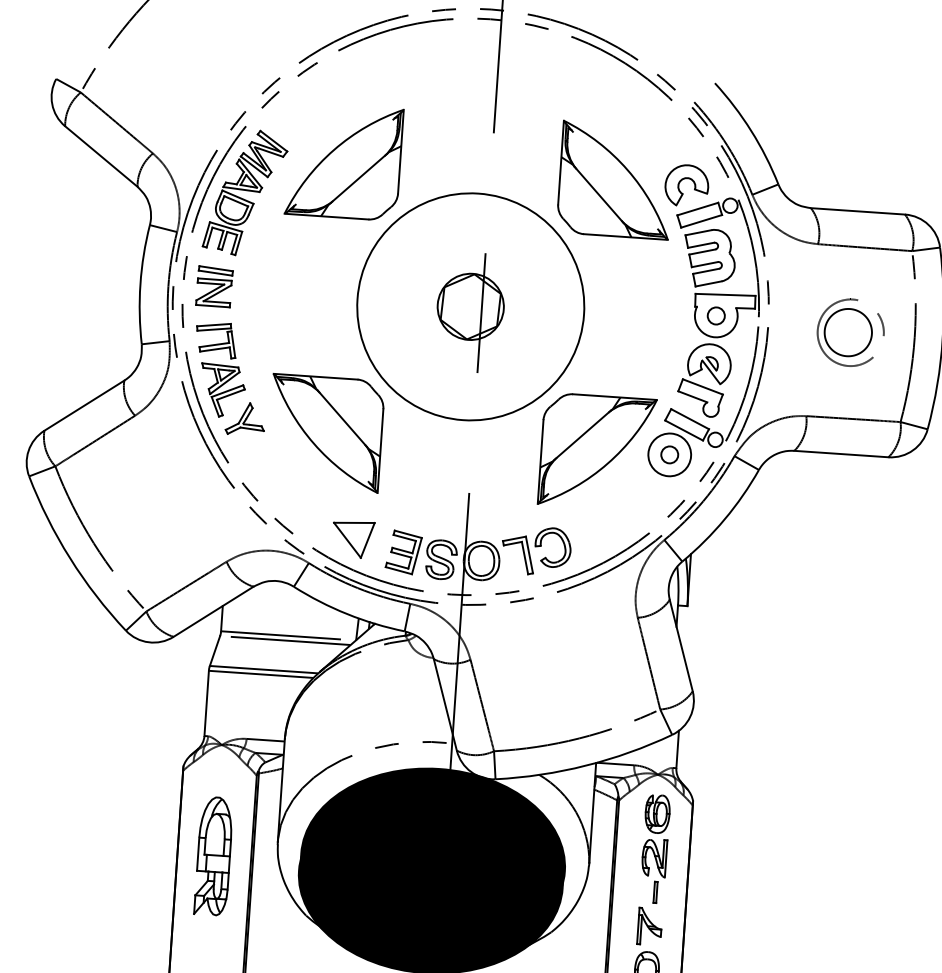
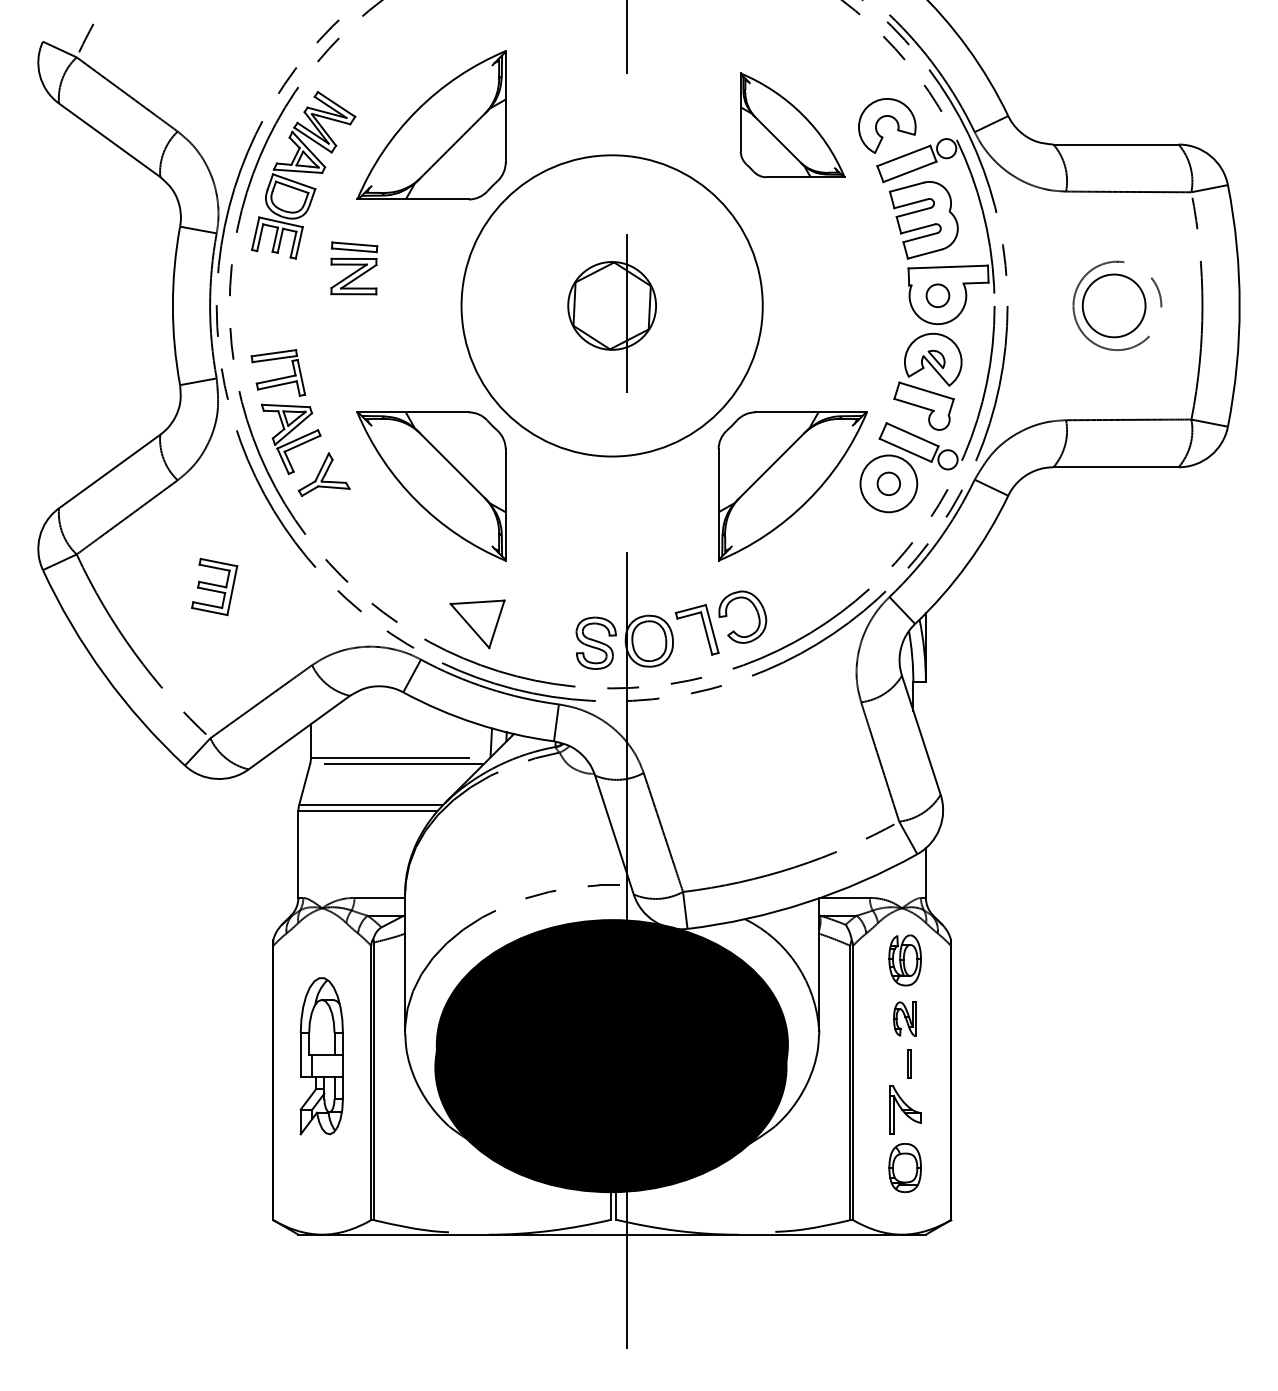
part: (615, 180) -> (792, 125), size x0.7
part: (214, 286) -> (354, 268), moved
part: (403, 552) -> (214, 586), moved
part: (654, 857) -> (904, 1018), size x0.7

